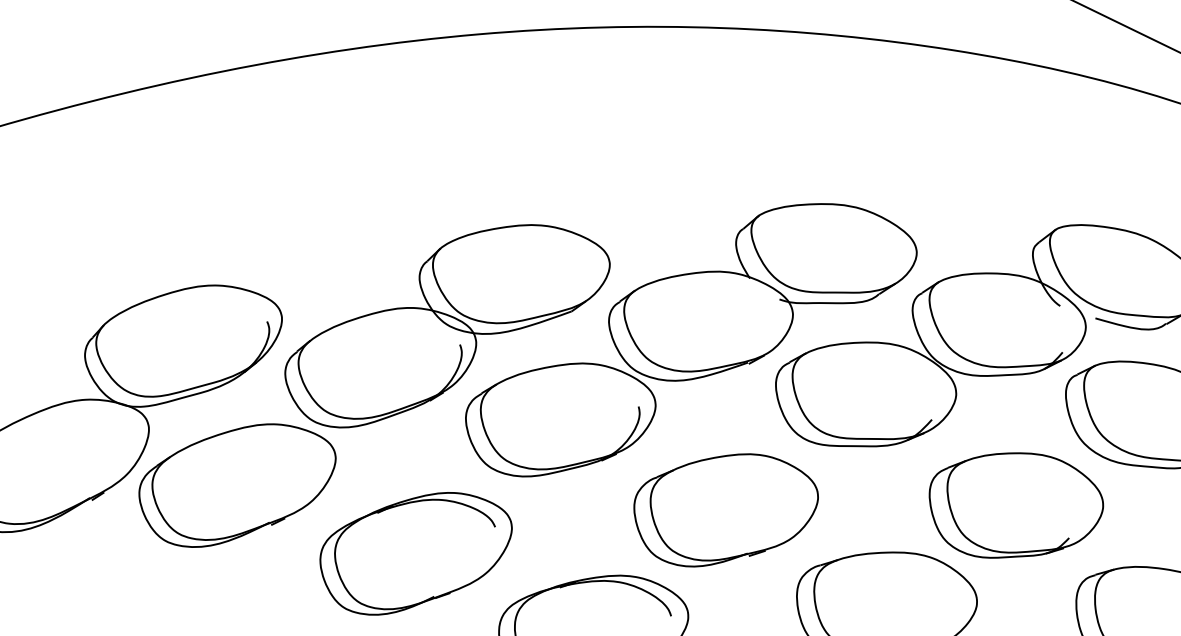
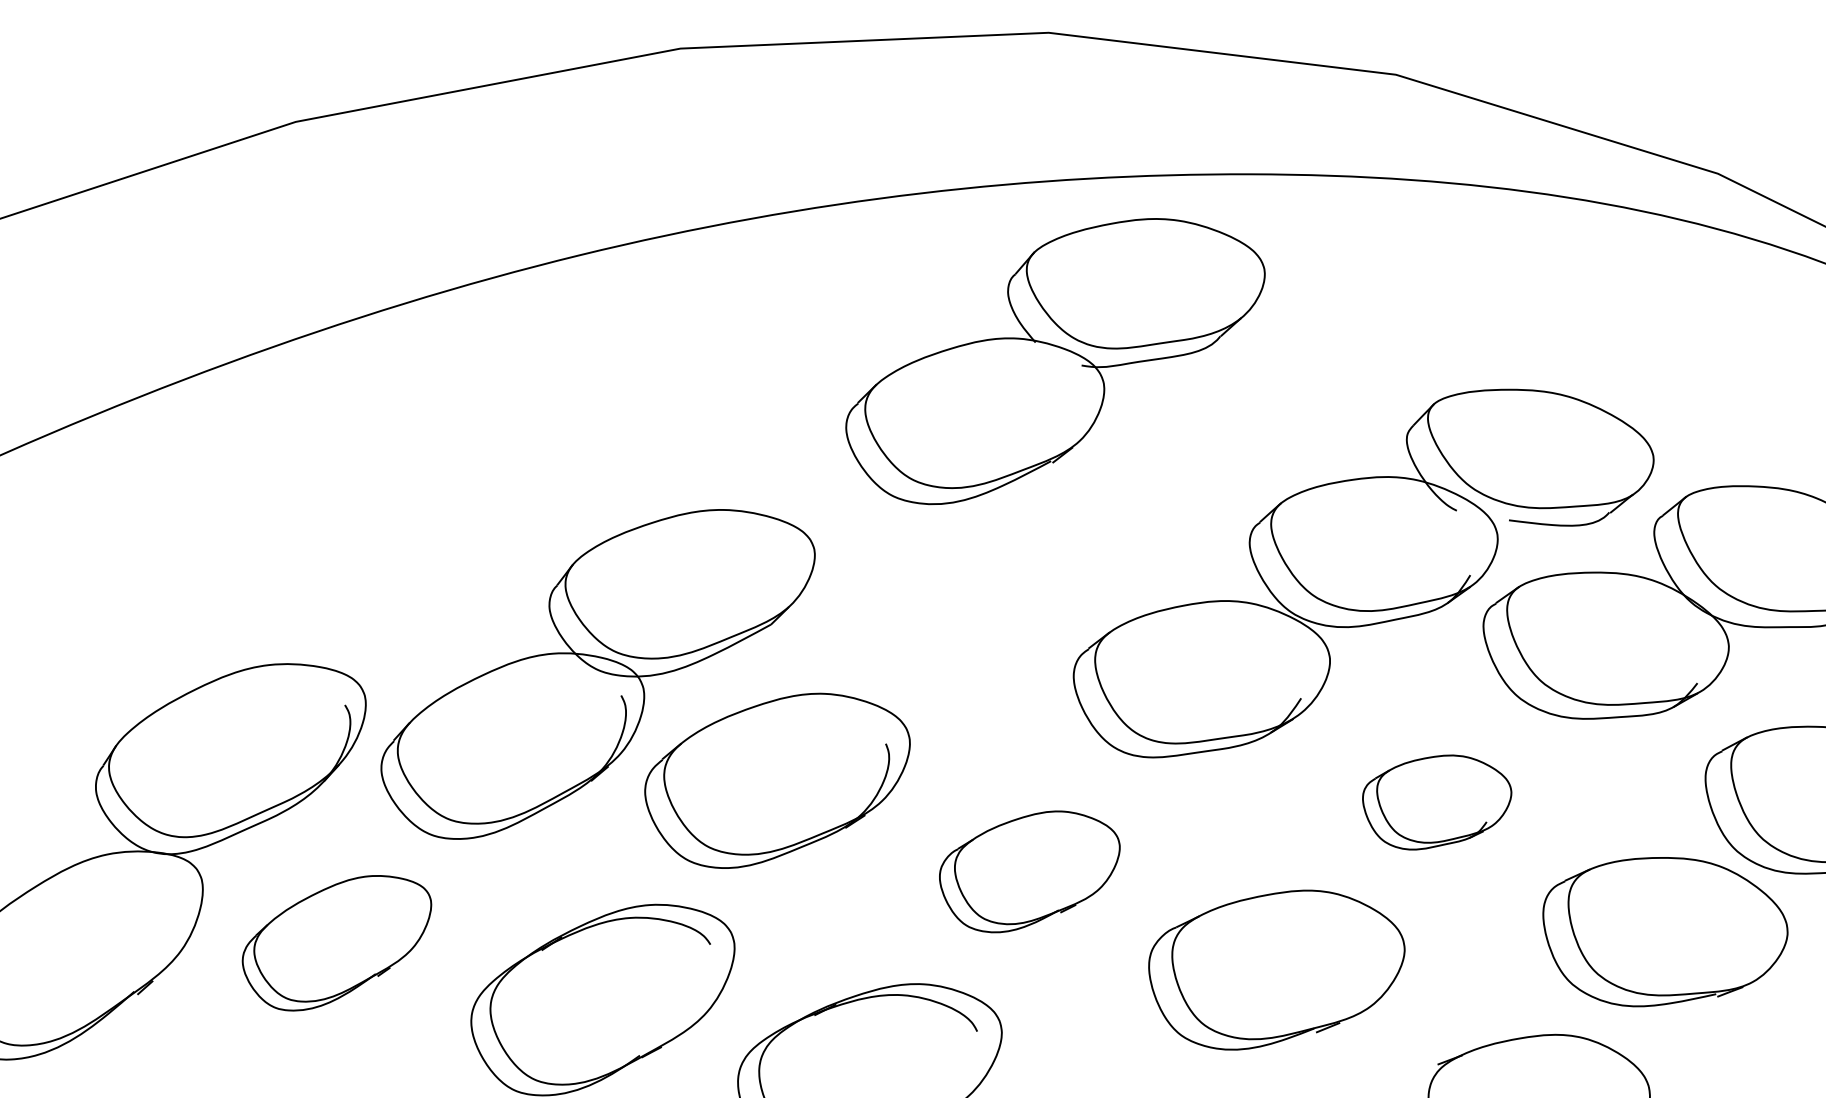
part: (761, 293) -> (1055, 361), moved
part: (235, 486) -> (336, 943), size x0.7
part: (1014, 506) -> (1436, 802), size x0.6
part: (724, 510) -> (1029, 871), size x0.7

